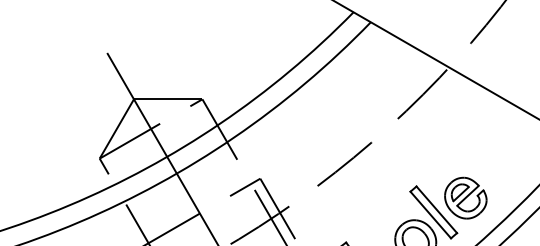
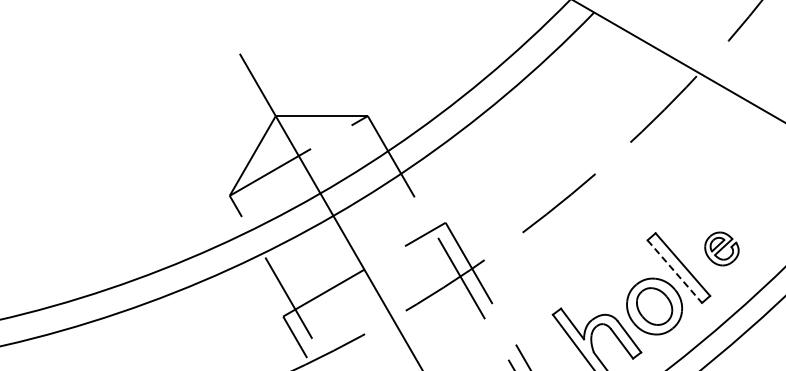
part: (465, 197) -> (721, 248), size x0.6
line: (430, 214) -> (674, 271), solid -> dashed

